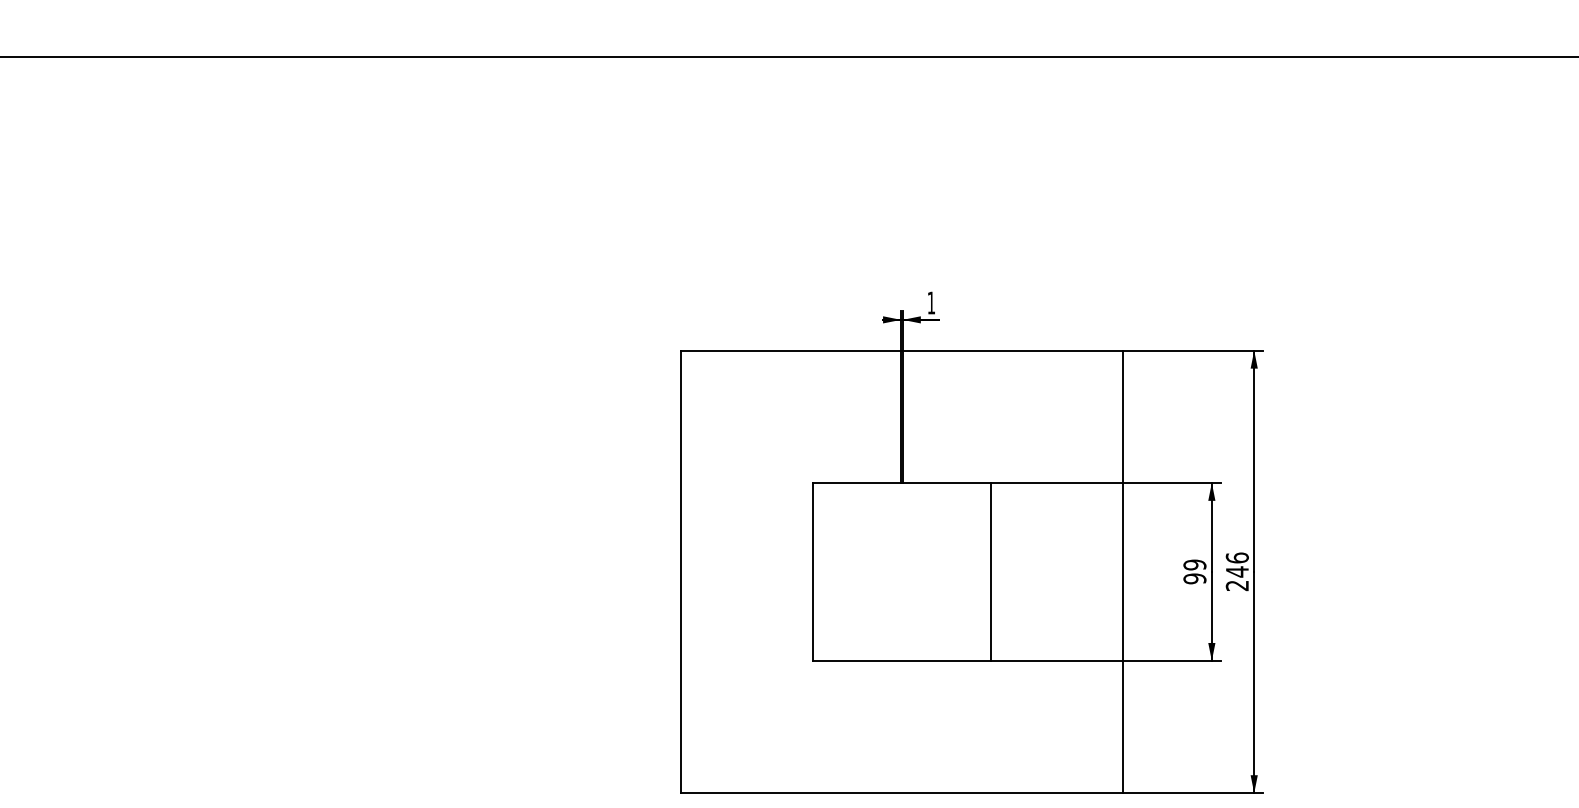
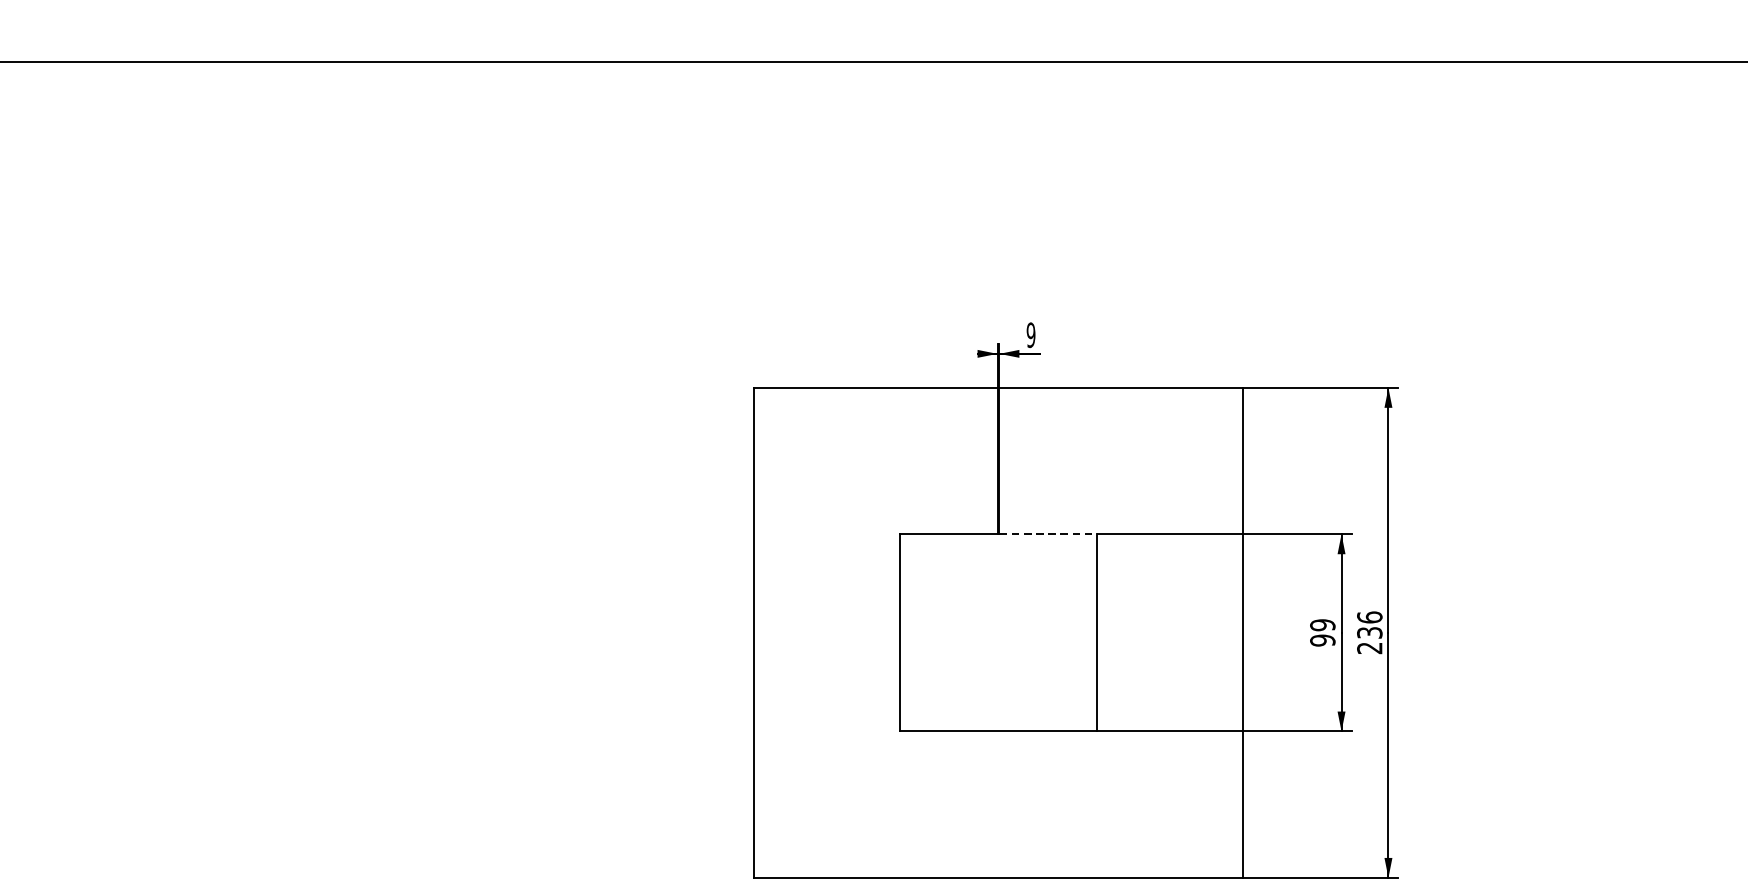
text: (931, 302) -> (1031, 334), 1 -> 9
line: (947, 482) -> (1048, 533), solid -> dashed
text: (1236, 571) -> (1368, 632), 246 -> 236

